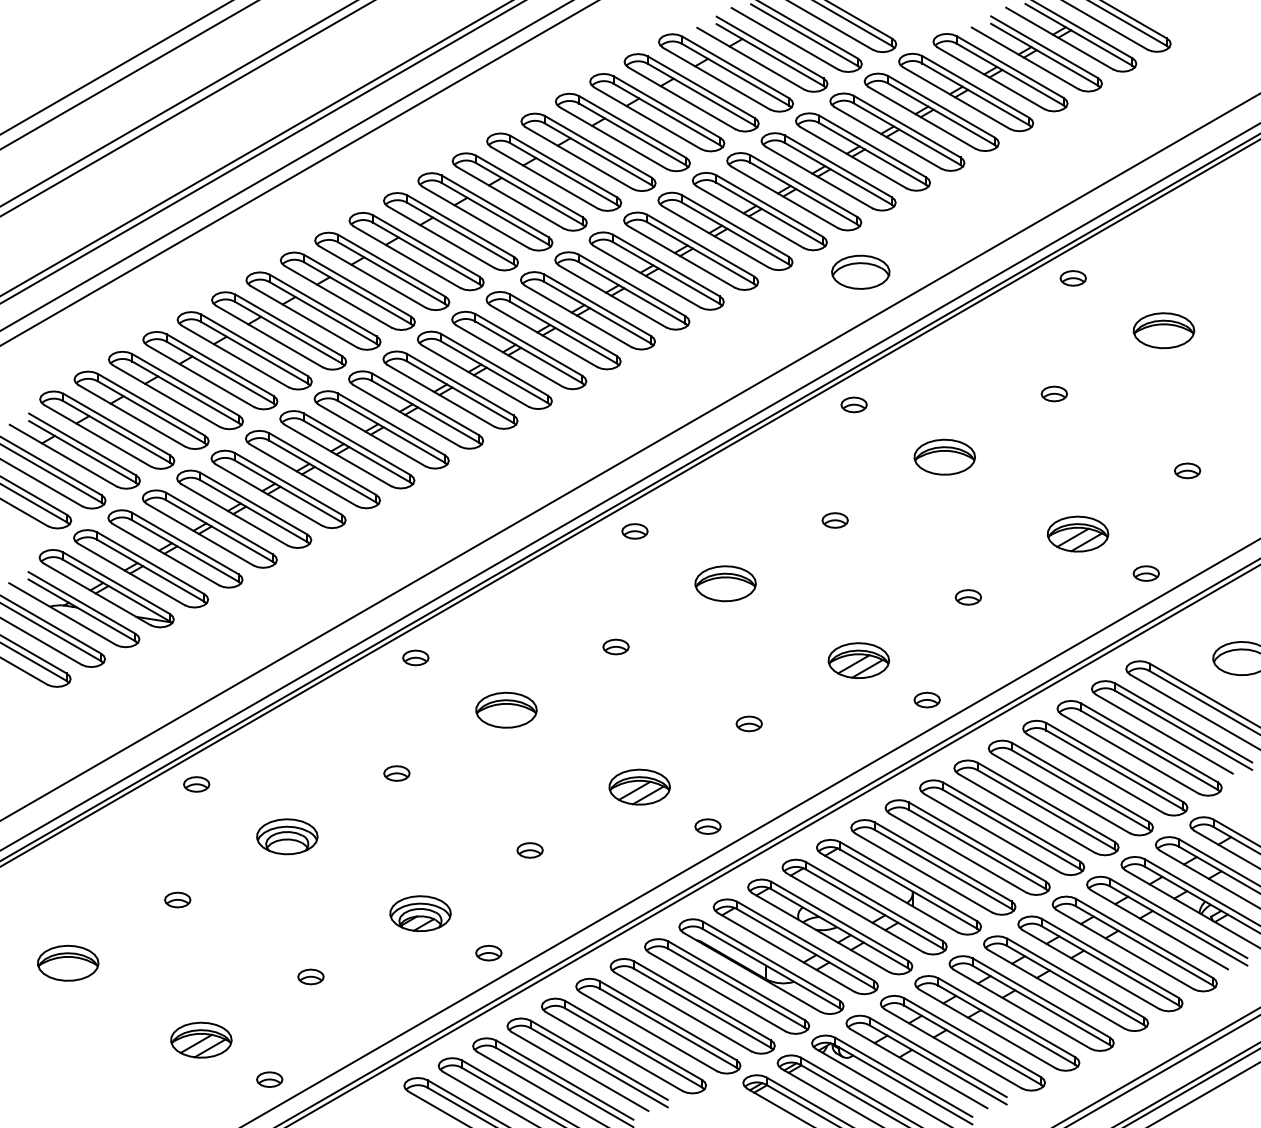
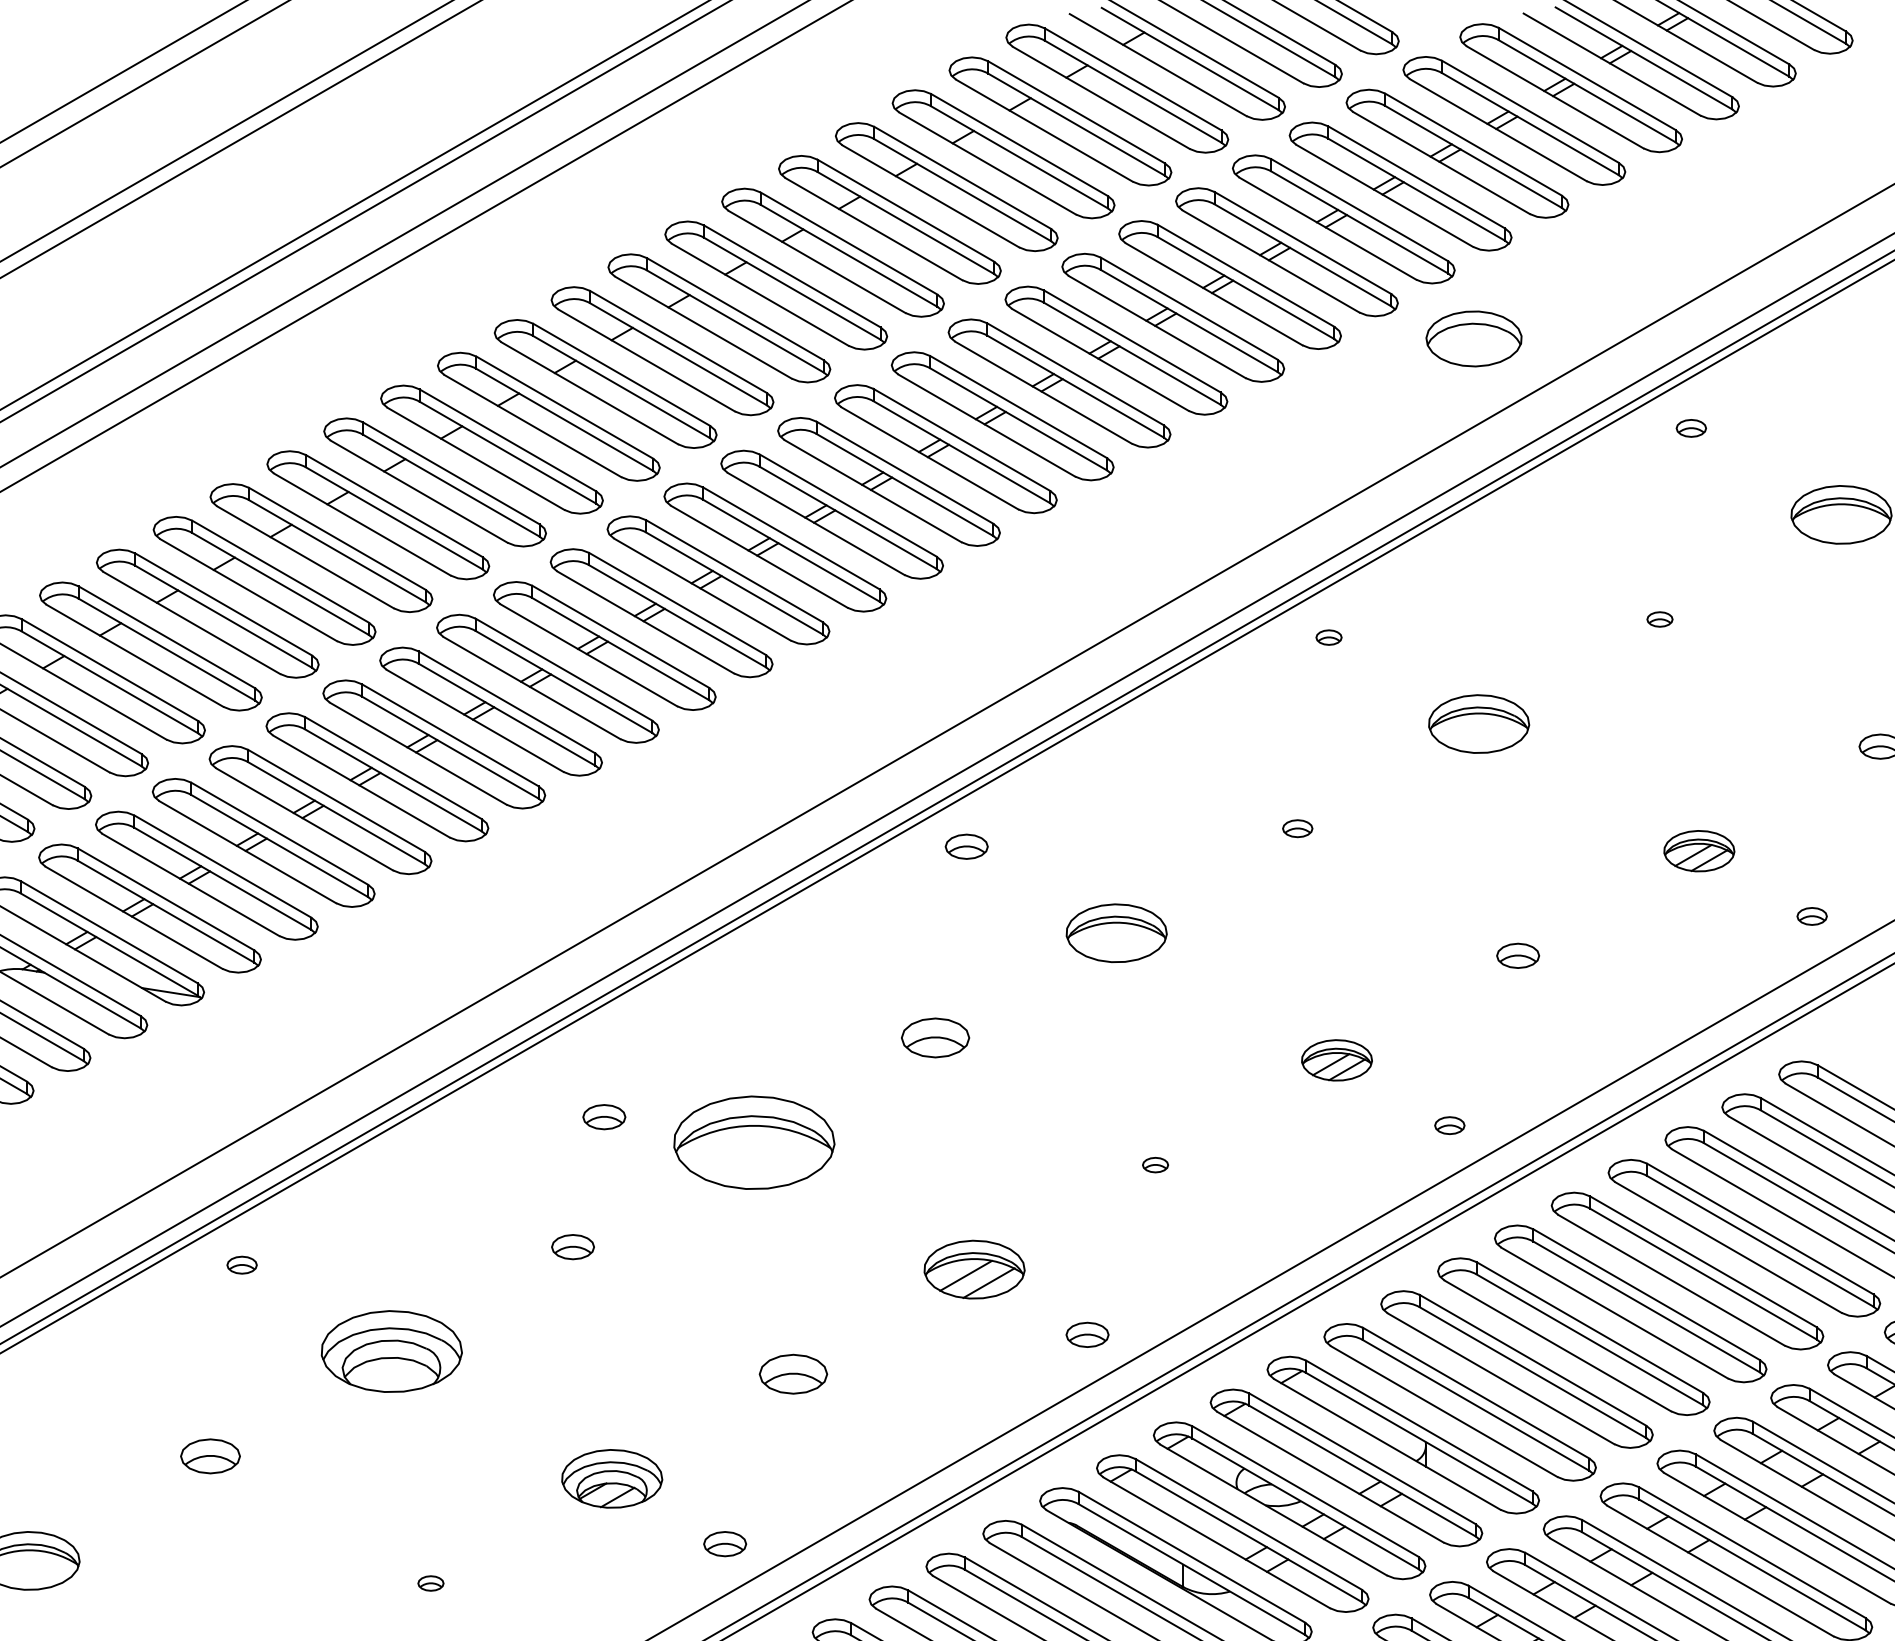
part: (860, 271) -> (1473, 337), moved
part: (1072, 278) -> (1690, 428), size x0.7
part: (1053, 393) -> (1658, 618), size x0.6
part: (853, 404) -> (1328, 636), size x0.6
part: (834, 520) -> (1296, 828), size x0.7
part: (1077, 533) -> (1698, 850), size x0.7
part: (1145, 573) -> (1810, 916), size x0.7
part: (615, 646) -> (934, 1037), size x1.6
part: (415, 657) -> (603, 1116), moved
part: (858, 660) -> (1336, 1060), size x0.7
part: (926, 699) -> (1448, 1124), size x0.7
part: (506, 709) -> (754, 1141), size x1.6
part: (748, 723) -> (1154, 1164), size x0.6
part: (196, 784) -> (241, 1265), size x0.7
part: (287, 836) -> (392, 1351), size x1.4
part: (529, 850) -> (792, 1374), size x1.6
part: (177, 899) -> (210, 1455), size x1.4
part: (310, 976) -> (430, 1582), size x0.6

